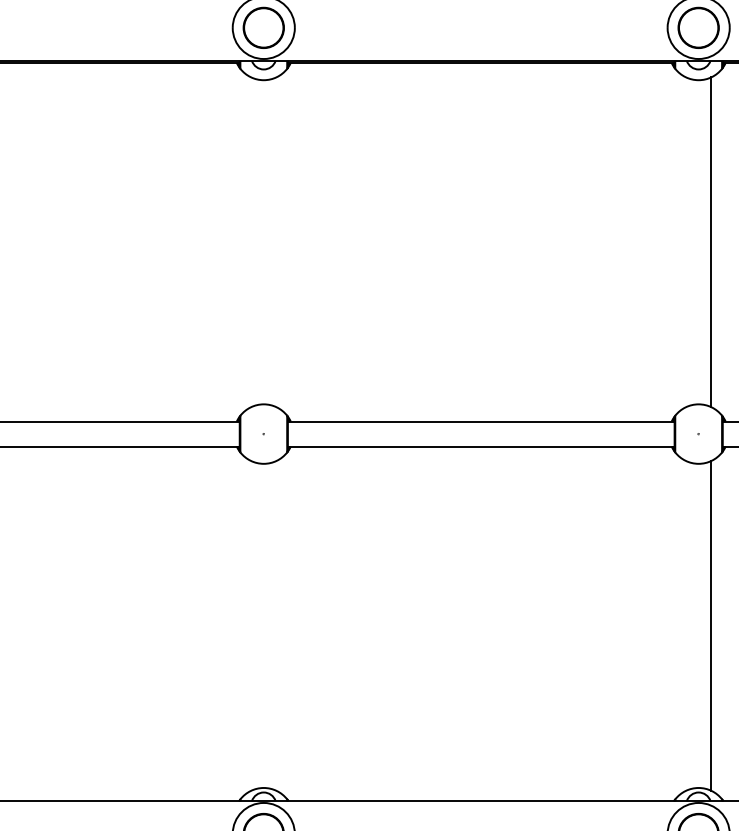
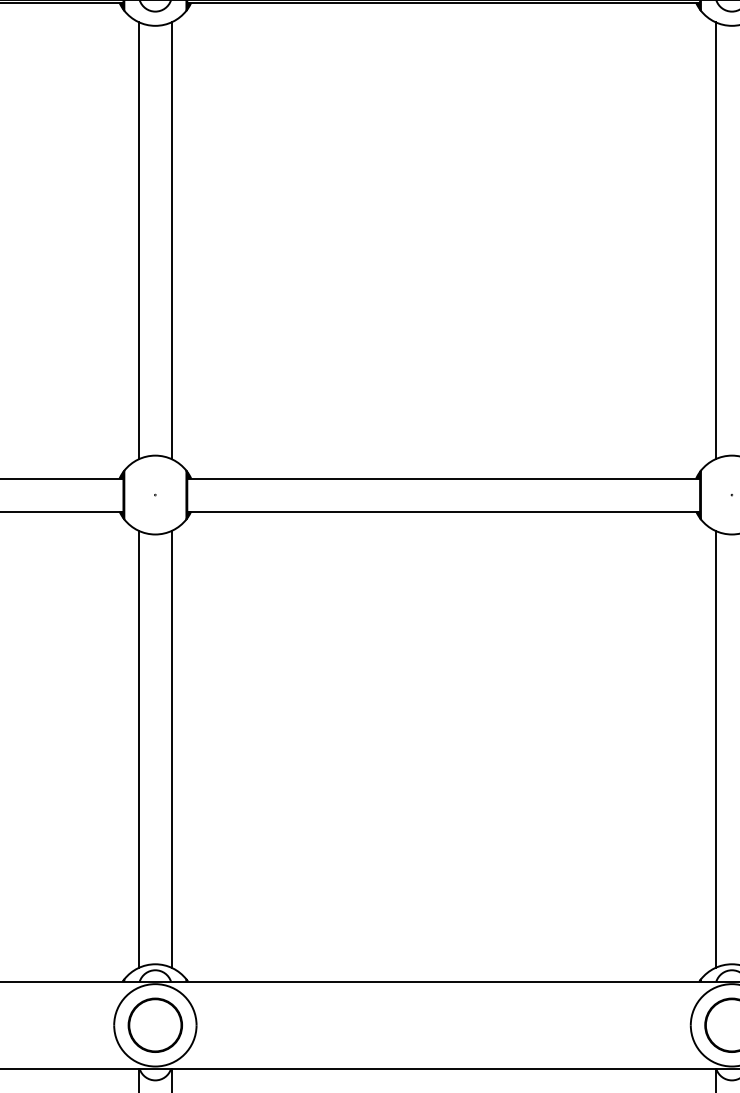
line: (251, 242) -> (139, 241), added
line: (276, 242) -> (172, 241), added
line: (686, 242) -> (715, 241), added
line: (251, 625) -> (139, 748), added
line: (276, 625) -> (172, 748), added
line: (686, 625) -> (715, 748), added

